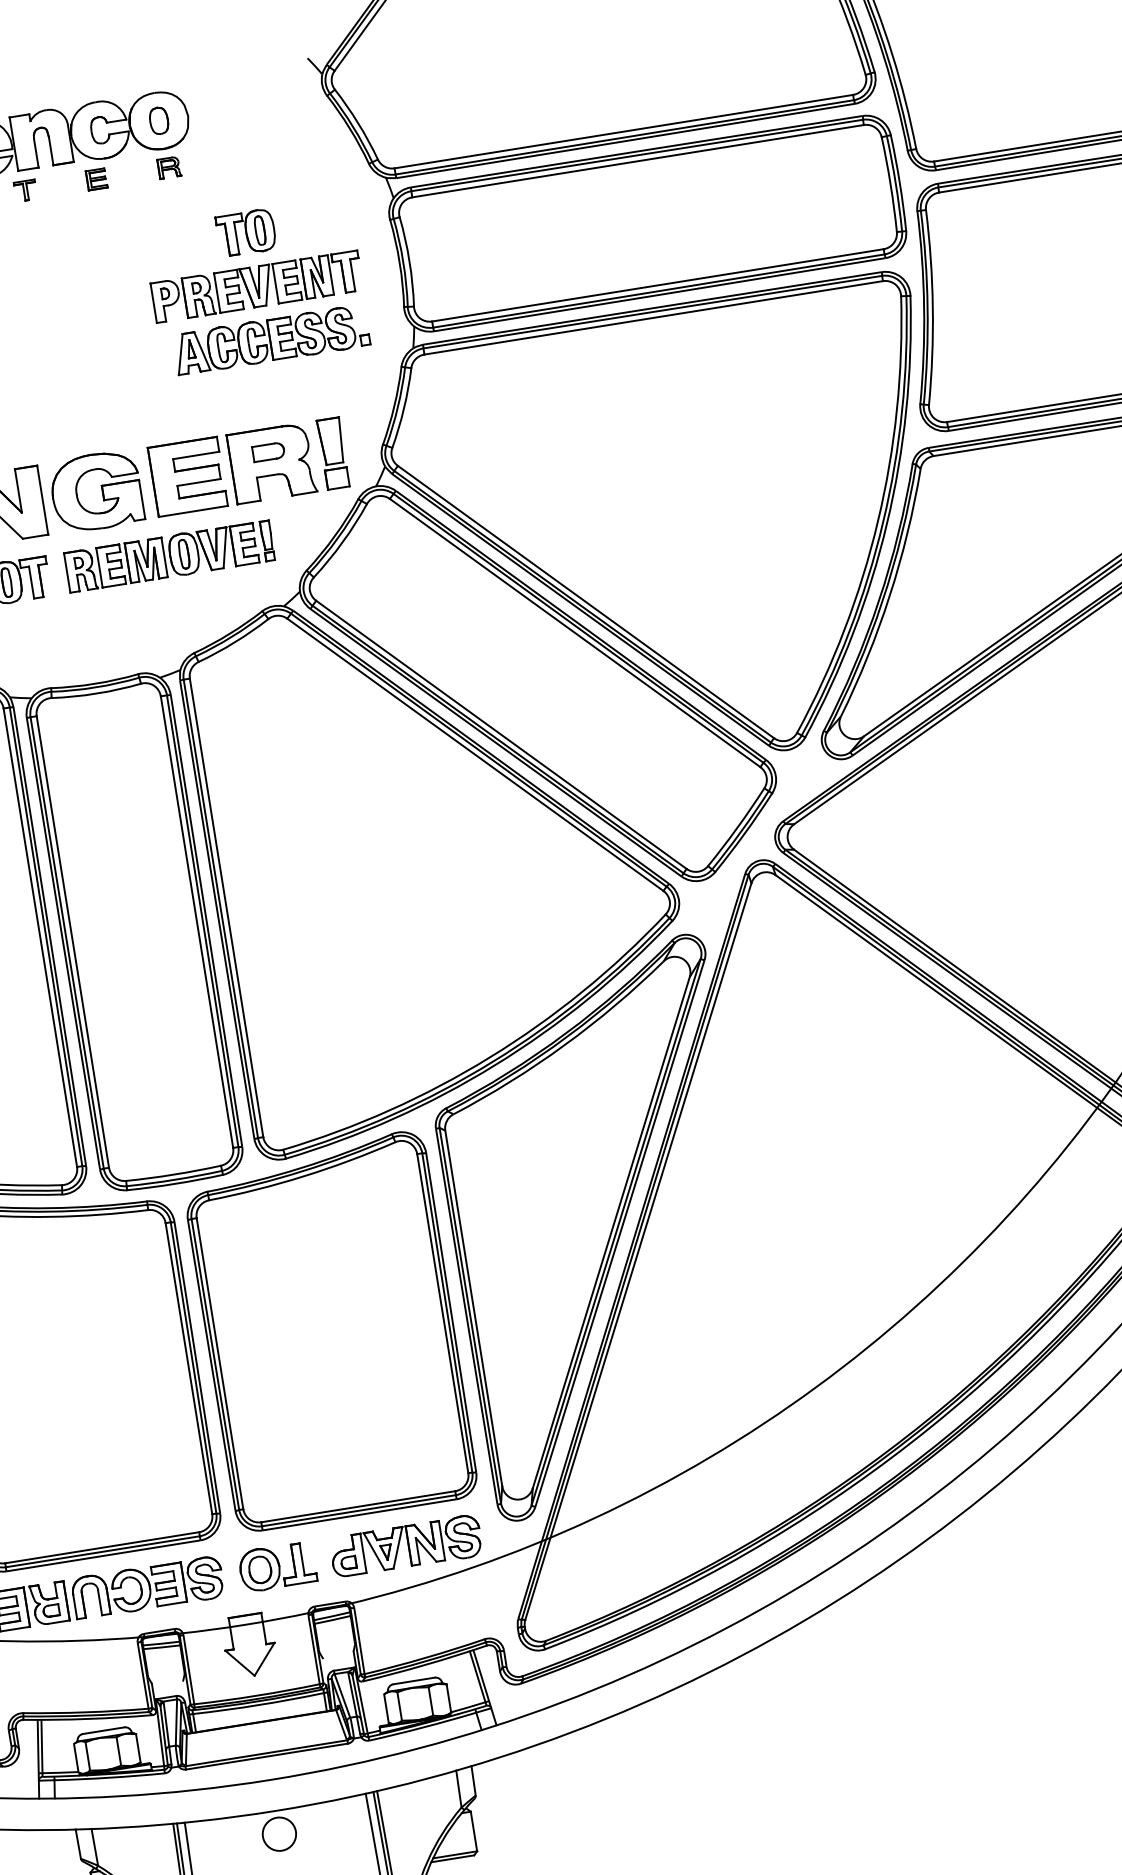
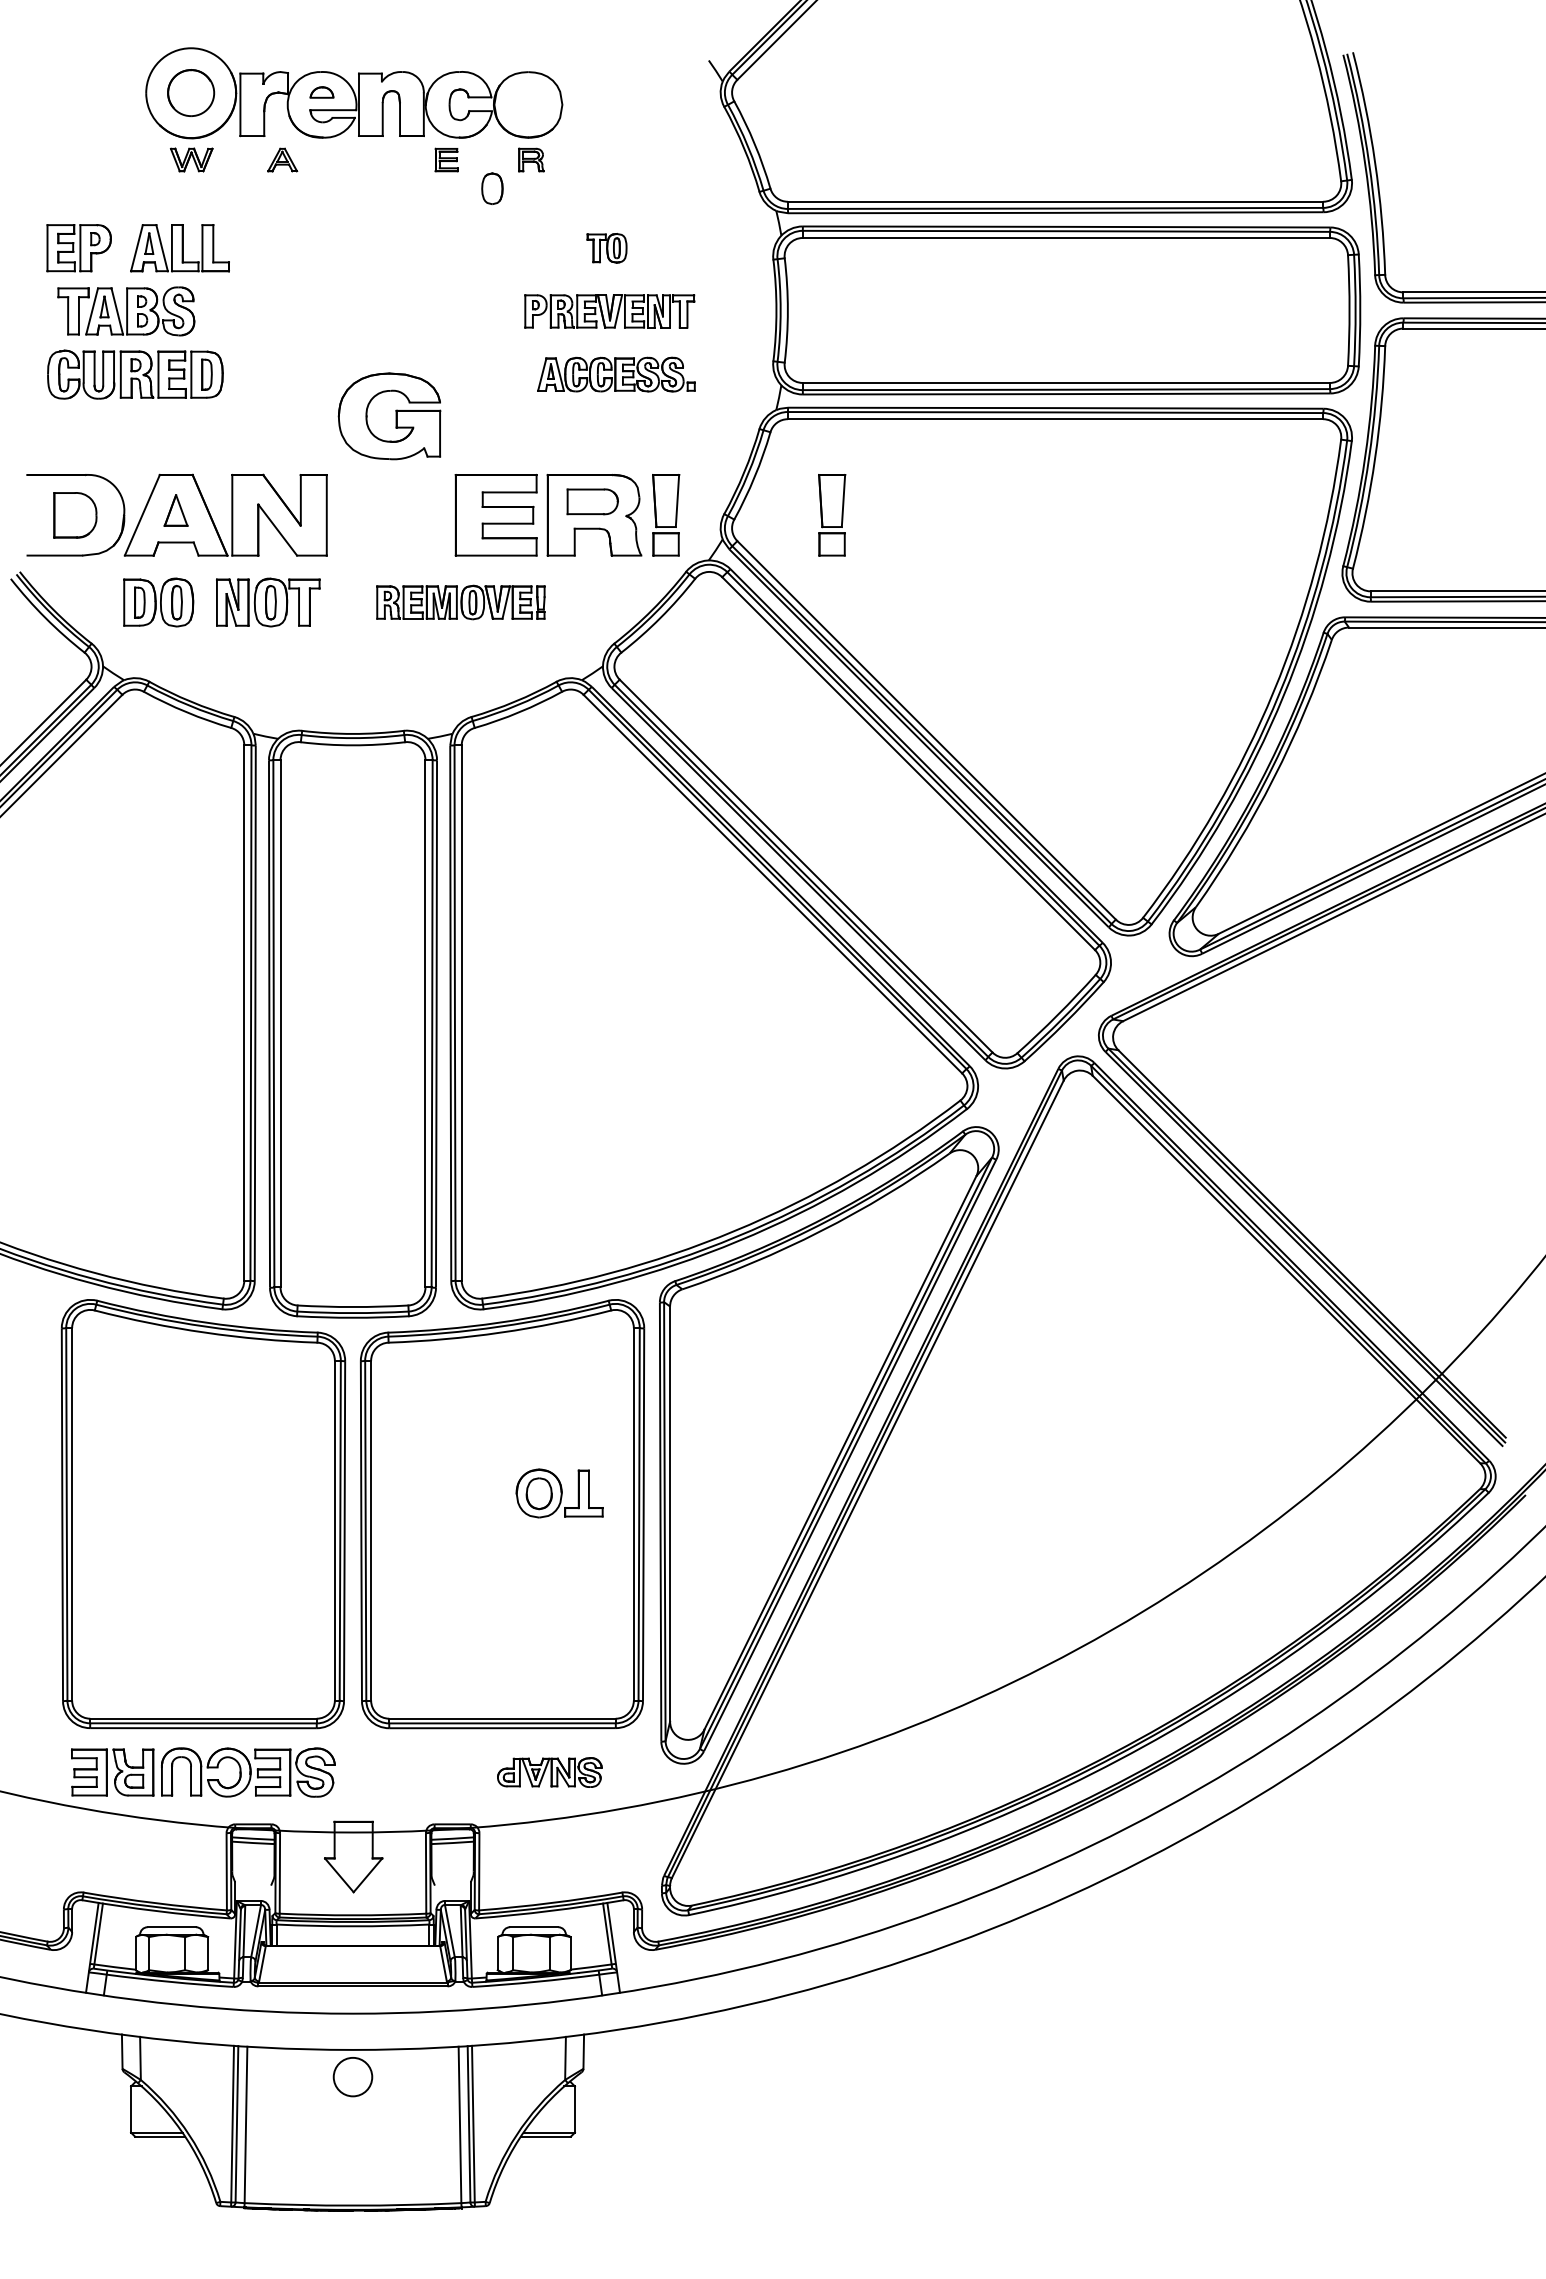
part: (159, 120) -> (492, 188), moved
part: (25, 191) -> (363, 160), removed
part: (245, 233) -> (606, 248), size x0.6
part: (256, 286) -> (609, 311), size x0.7
part: (271, 339) -> (616, 374), size x0.7
part: (475, 430) -> (832, 515), added
part: (268, 451) -> (592, 501), size x1.4
part: (96, 491) -> (389, 416), moved
part: (169, 556) -> (460, 602), size x0.7
part: (405, 1546) -> (549, 1772), size x0.6
part: (277, 1566) -> (559, 1493), moved

